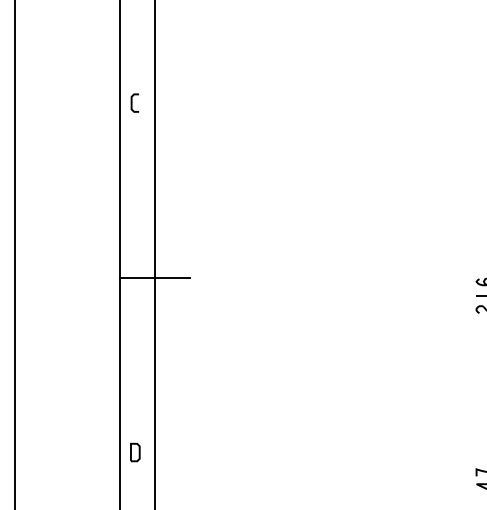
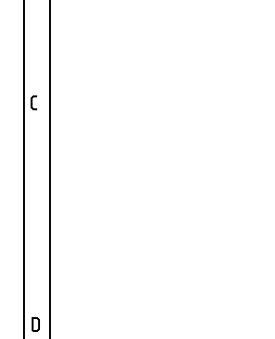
curve: (132, 102) -> (32, 102), moved
line: (154, 277) -> (49, 194), removed

